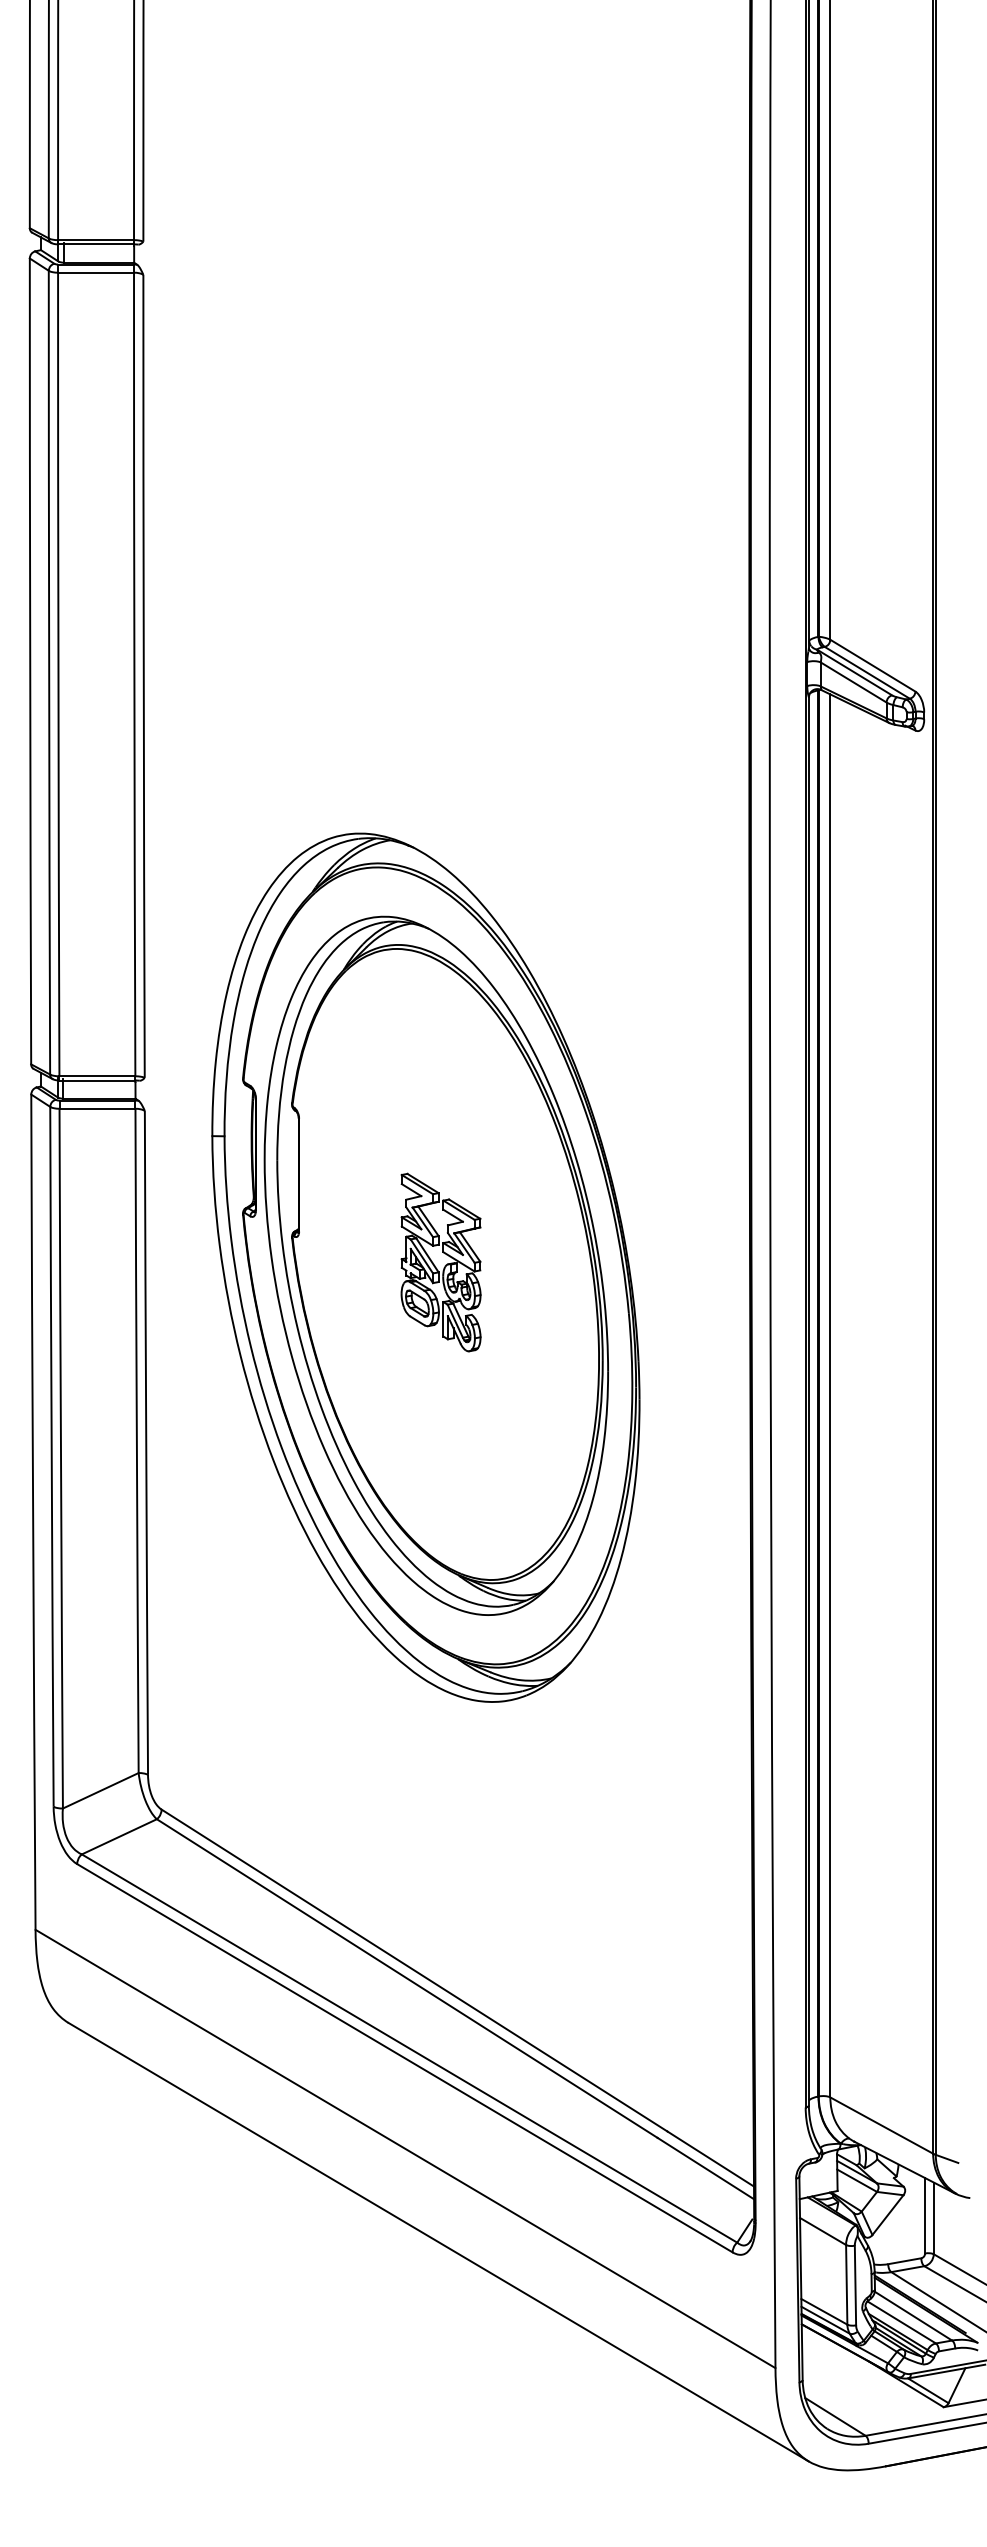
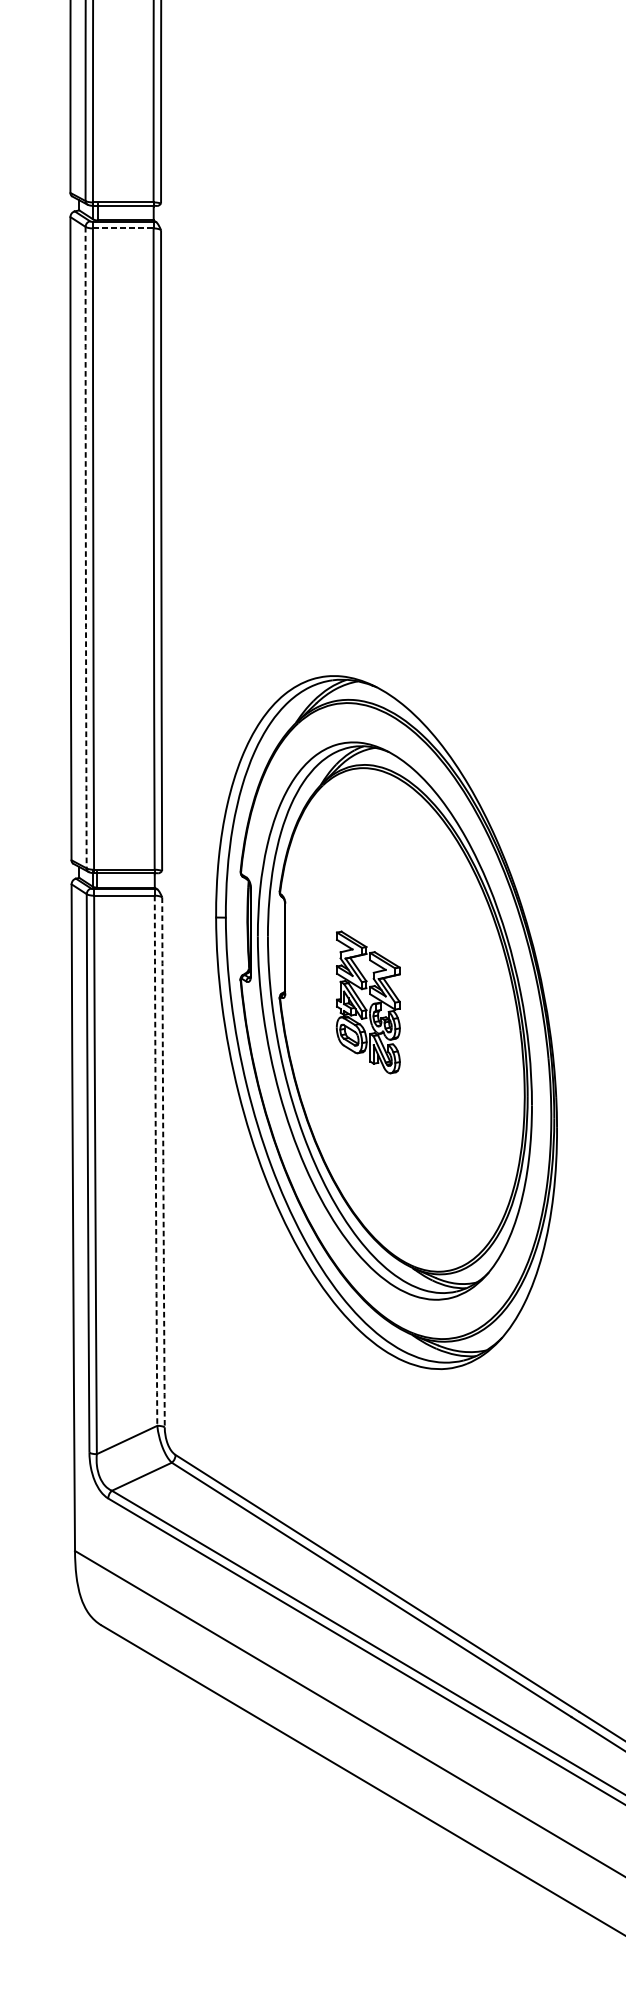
line: (96, 272) -> (123, 228), solid -> dashed
arc: (49, 672) -> (86, 547), solid -> dashed
part: (440, 1262) -> (367, 1002), moved
arc: (136, 1440) -> (155, 1160), solid -> dashed
arc: (146, 1442) -> (163, 1162), solid -> dashed

